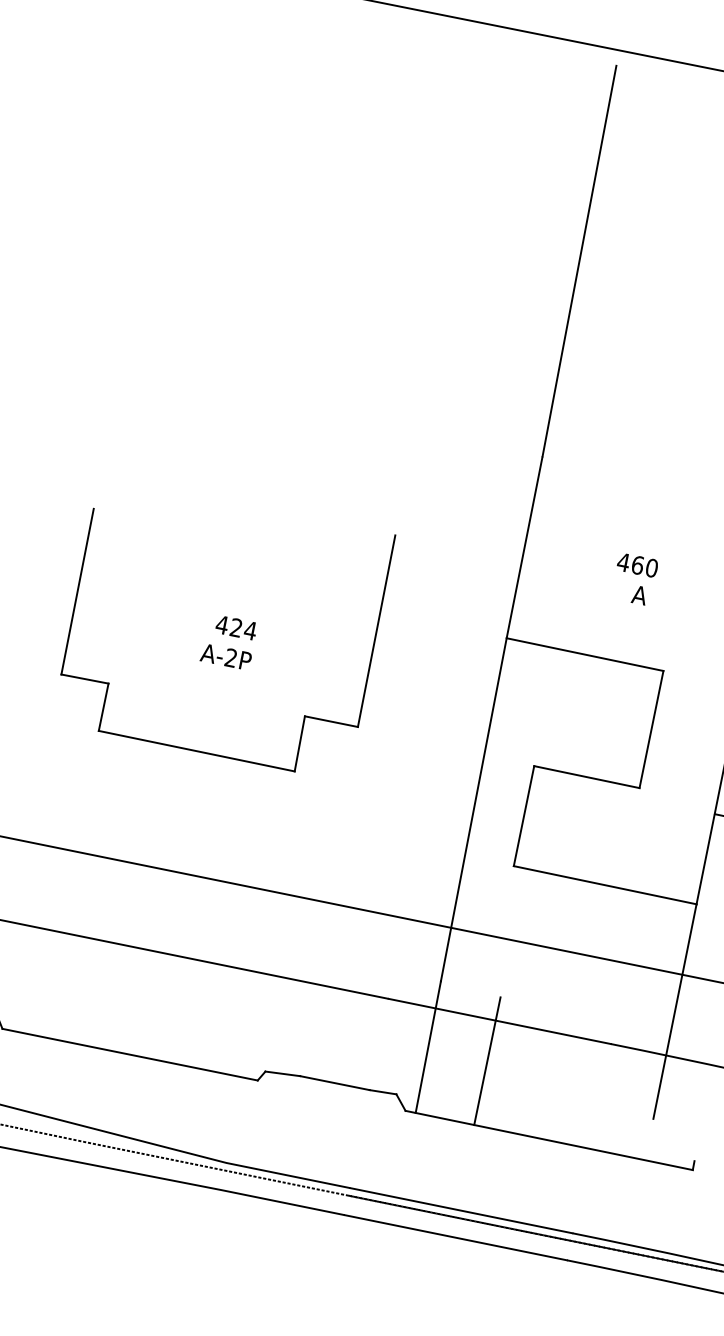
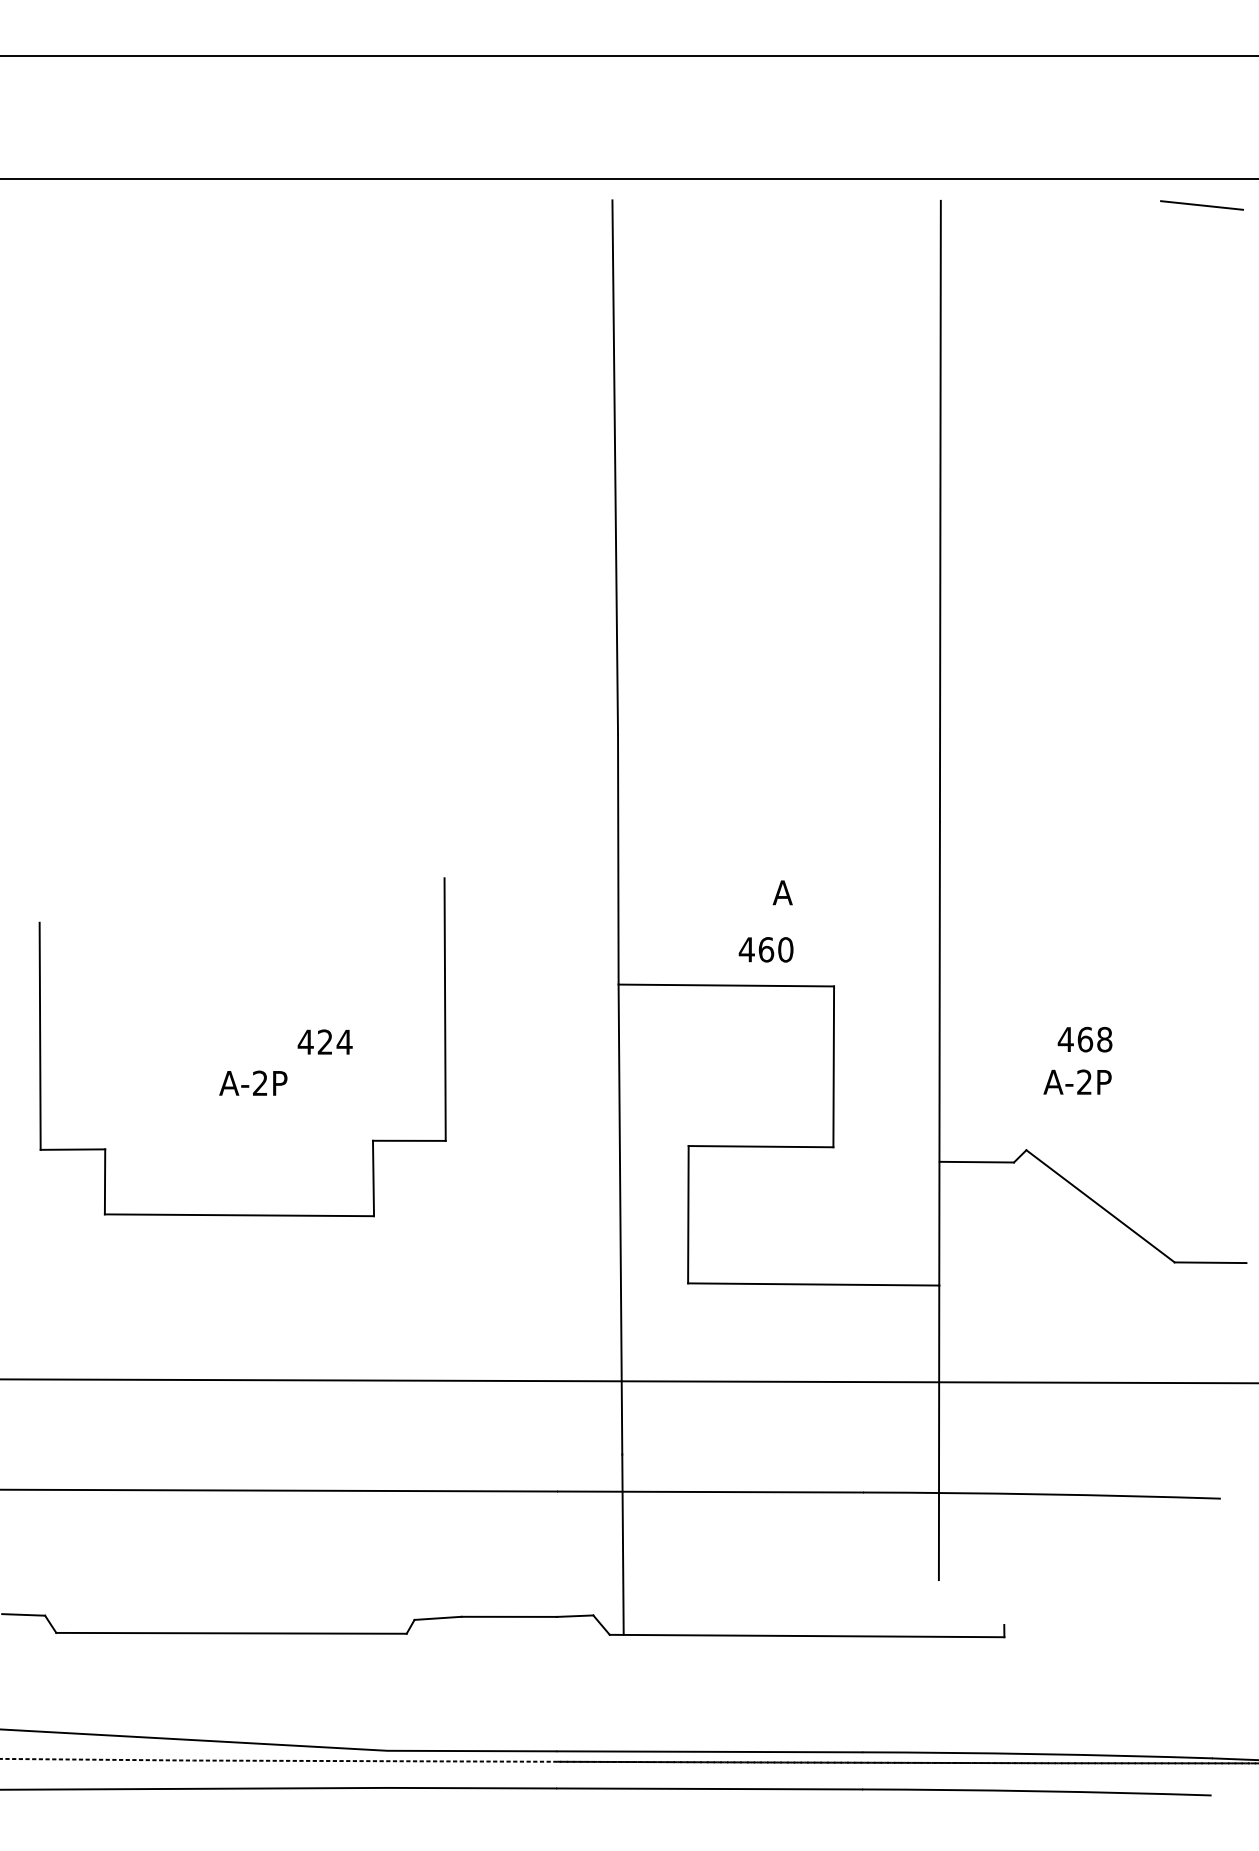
text: (637, 564) -> (765, 949), moved
text: (235, 627) -> (324, 1041), moved
line: (487, 1061) -> (704, 1547), removed

